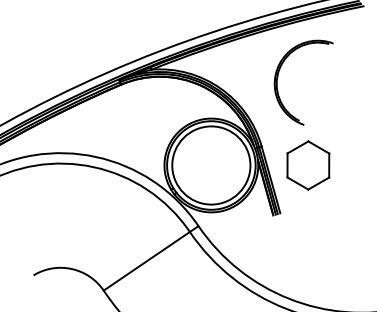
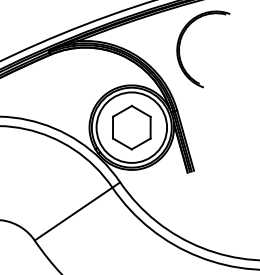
part: (278, 77) -> (180, 44), moved
part: (308, 165) -> (131, 127), moved

